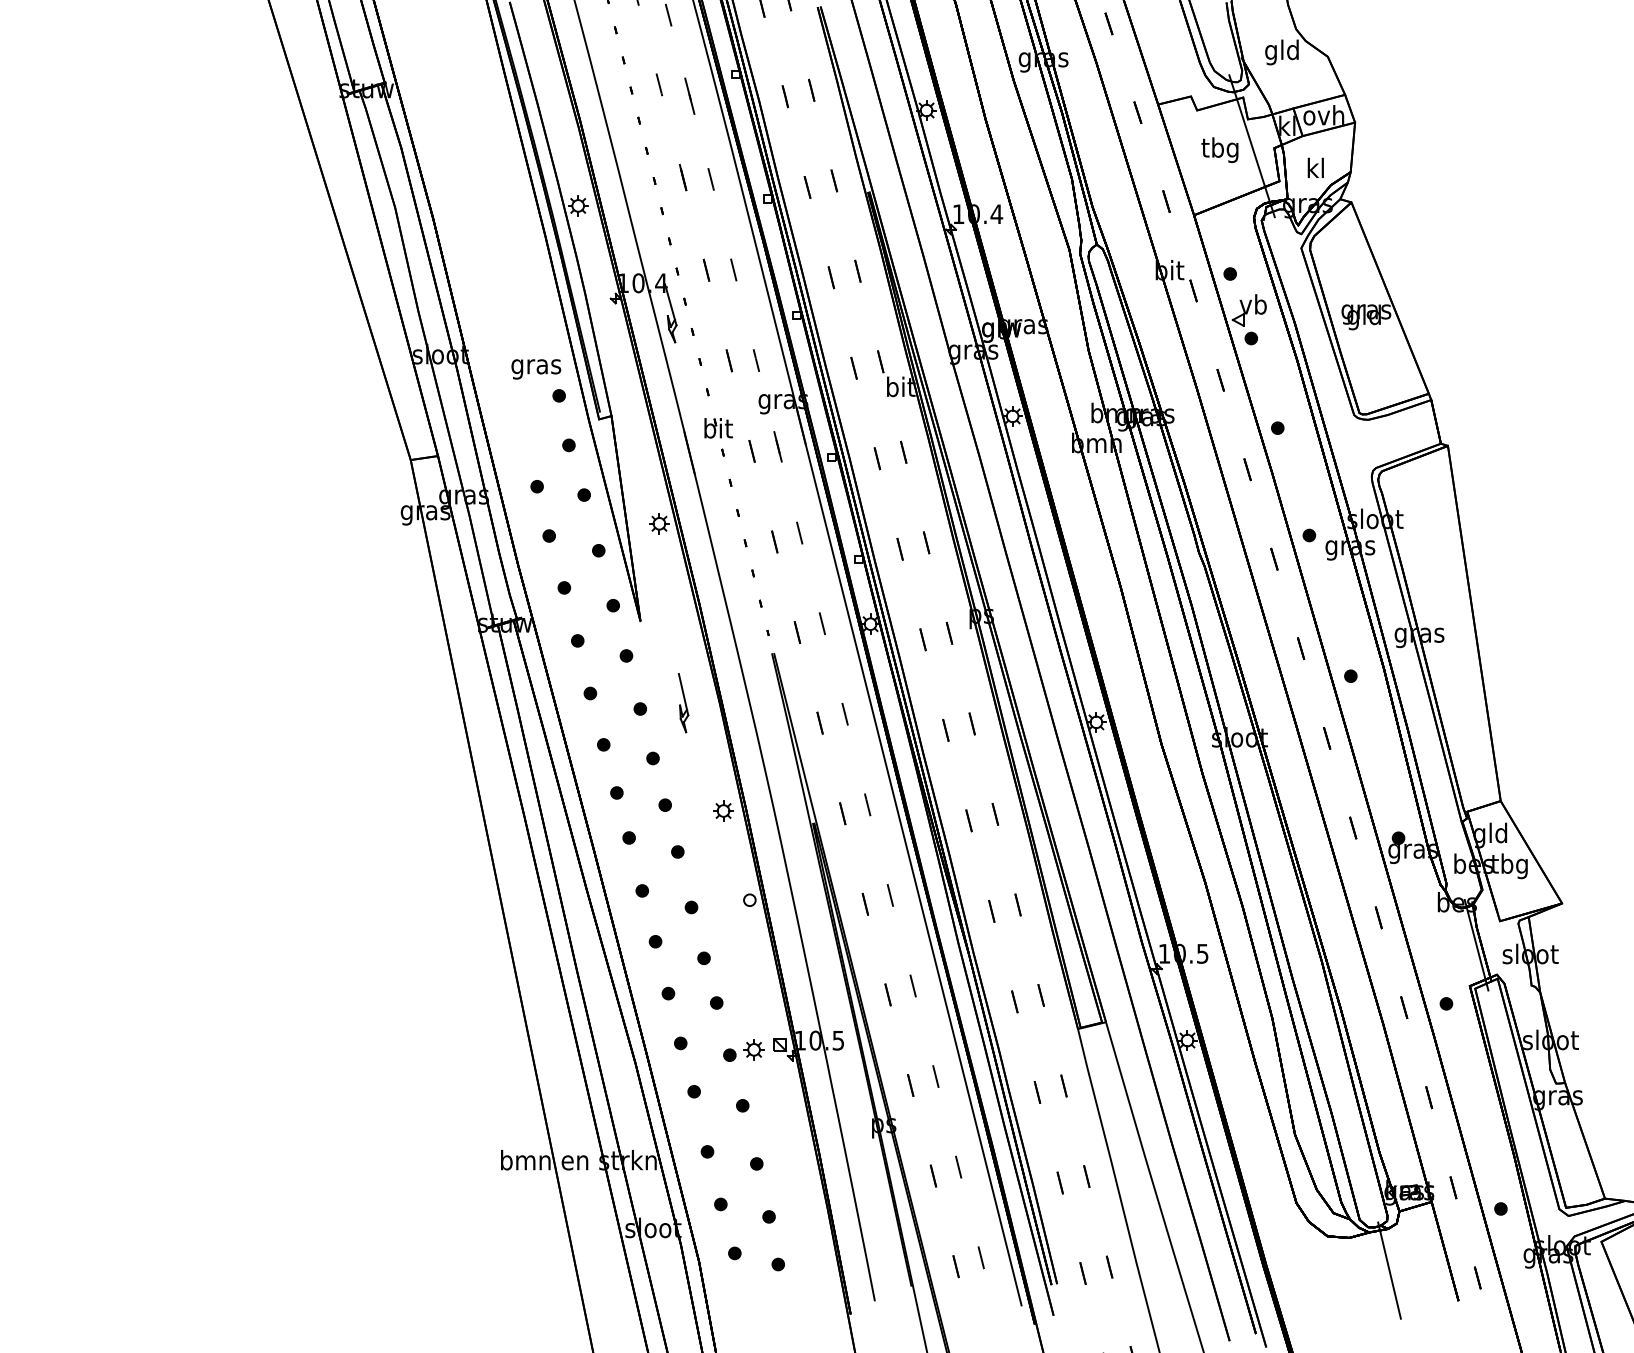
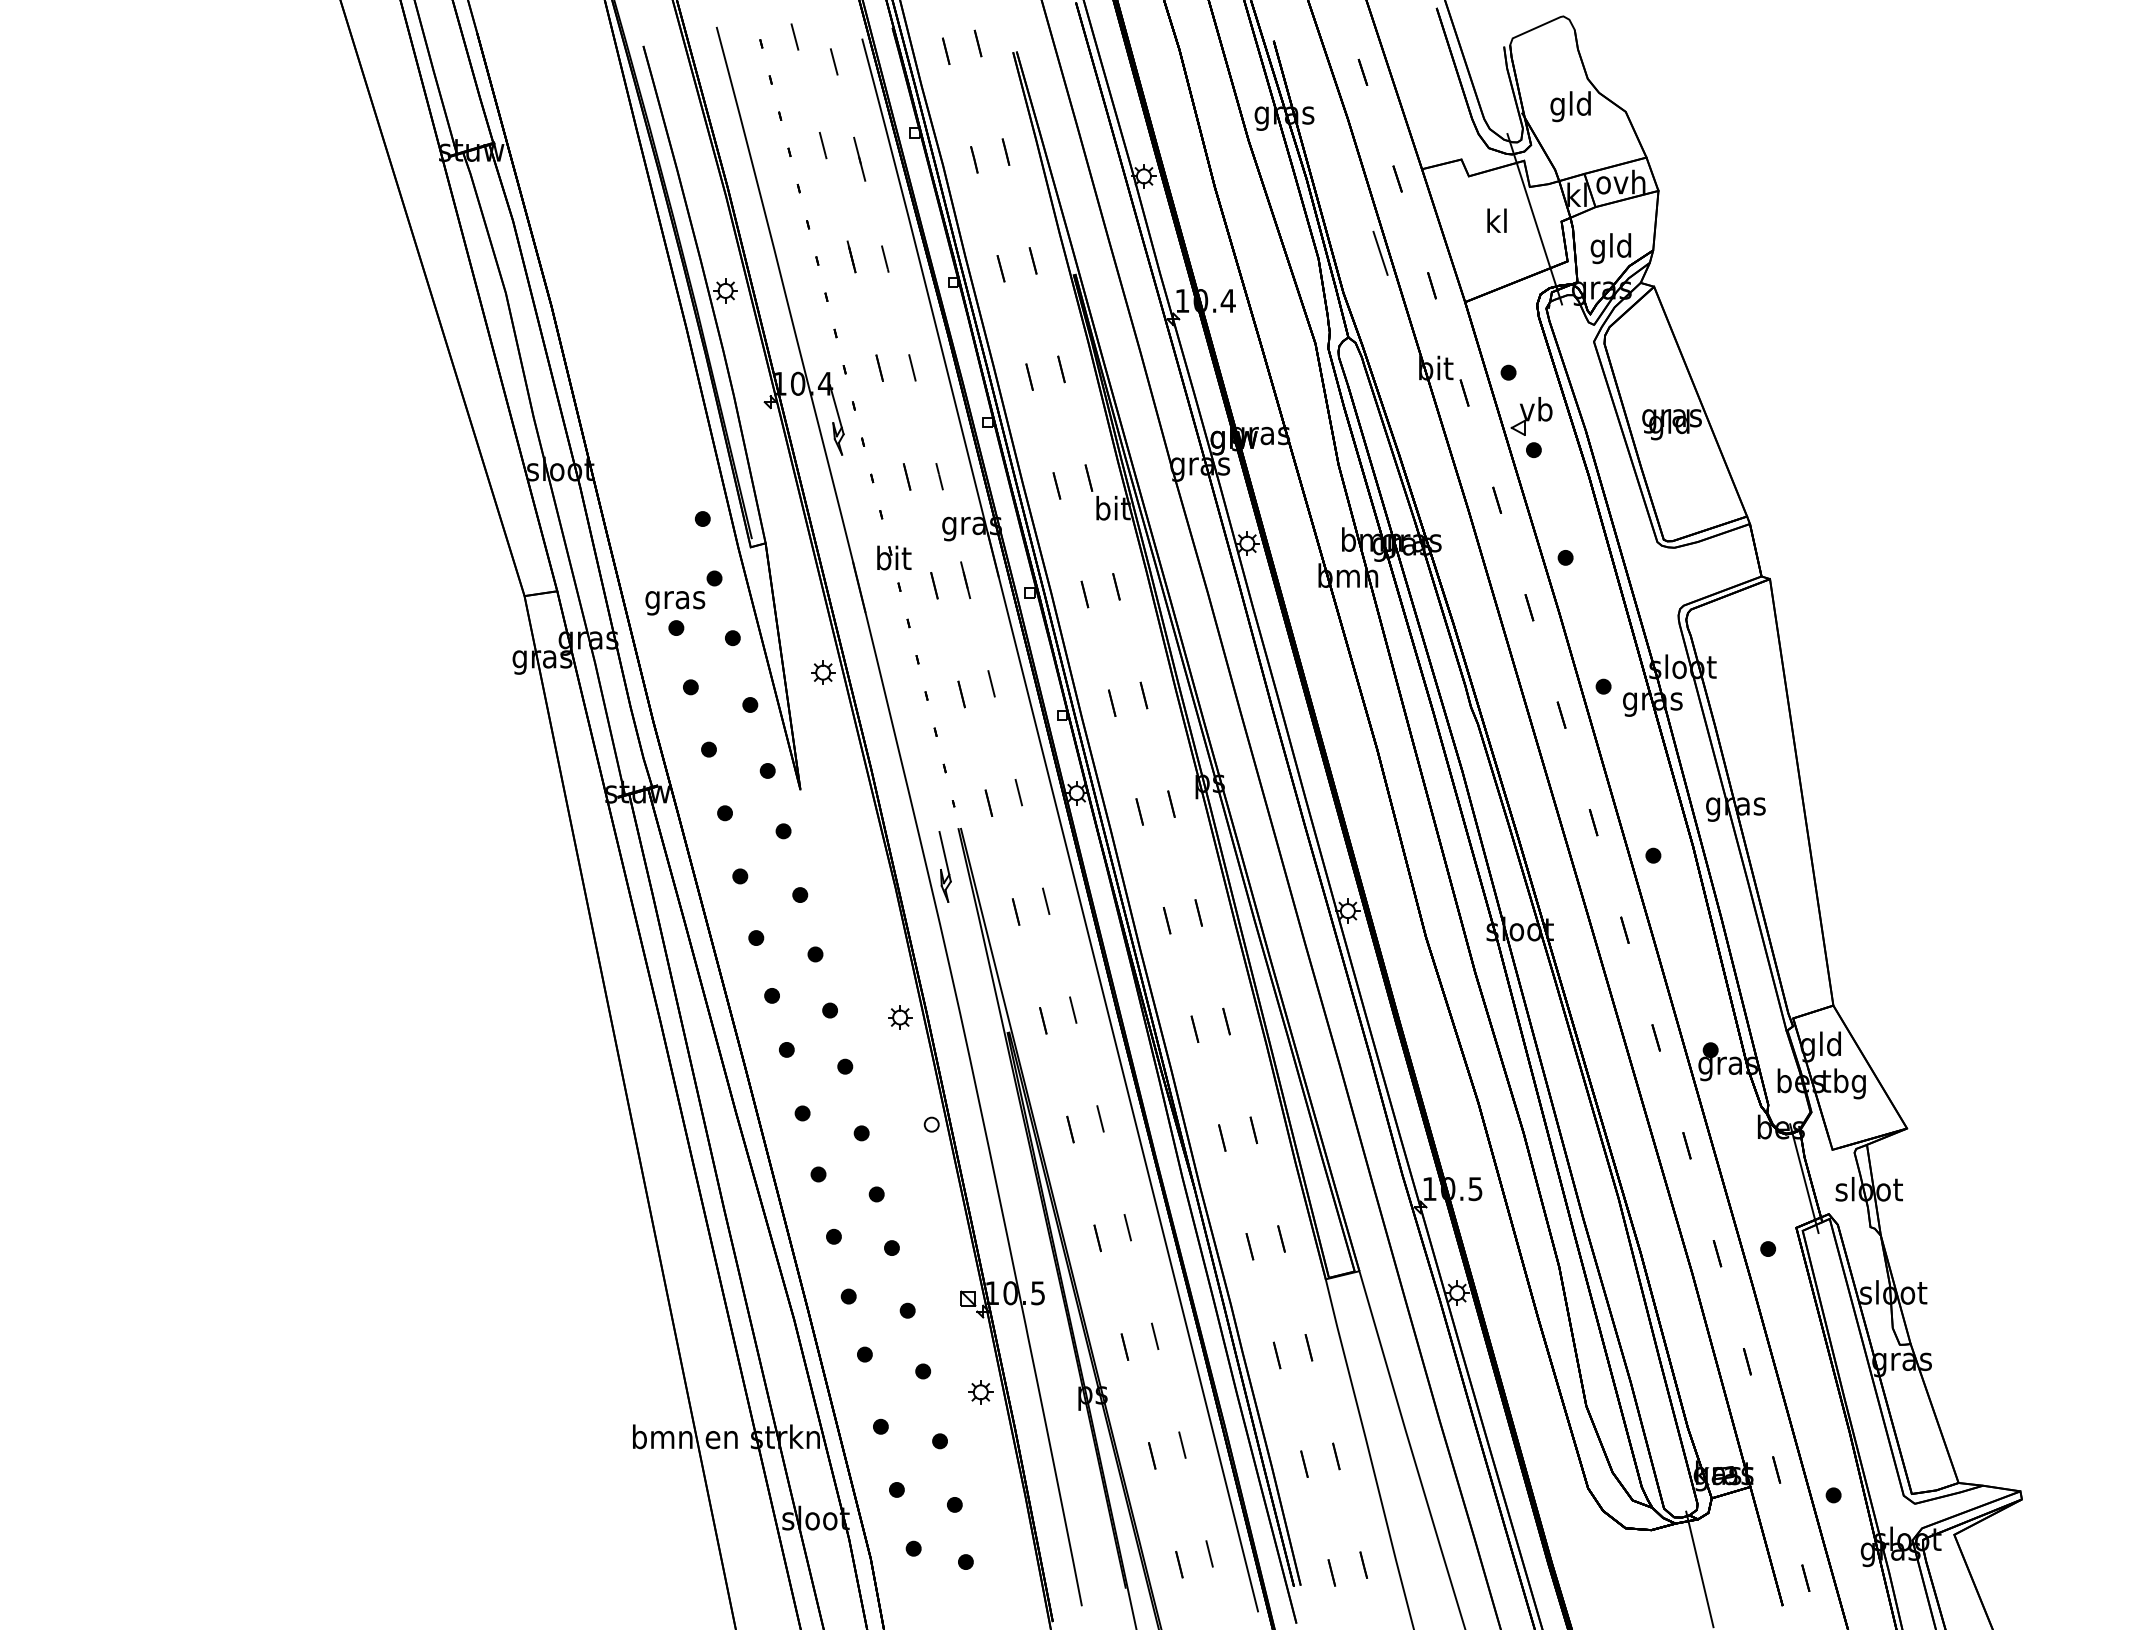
text: (1220, 149) -> (1496, 223), tbg -> kl
text: (1315, 170) -> (1610, 248), kl -> gld
line: (1123, 173) -> (1380, 252), added
text: (536, 369) -> (675, 603), moved
part: (683, 702) -> (944, 866), moved
part: (753, 1050) -> (980, 1392), moved

